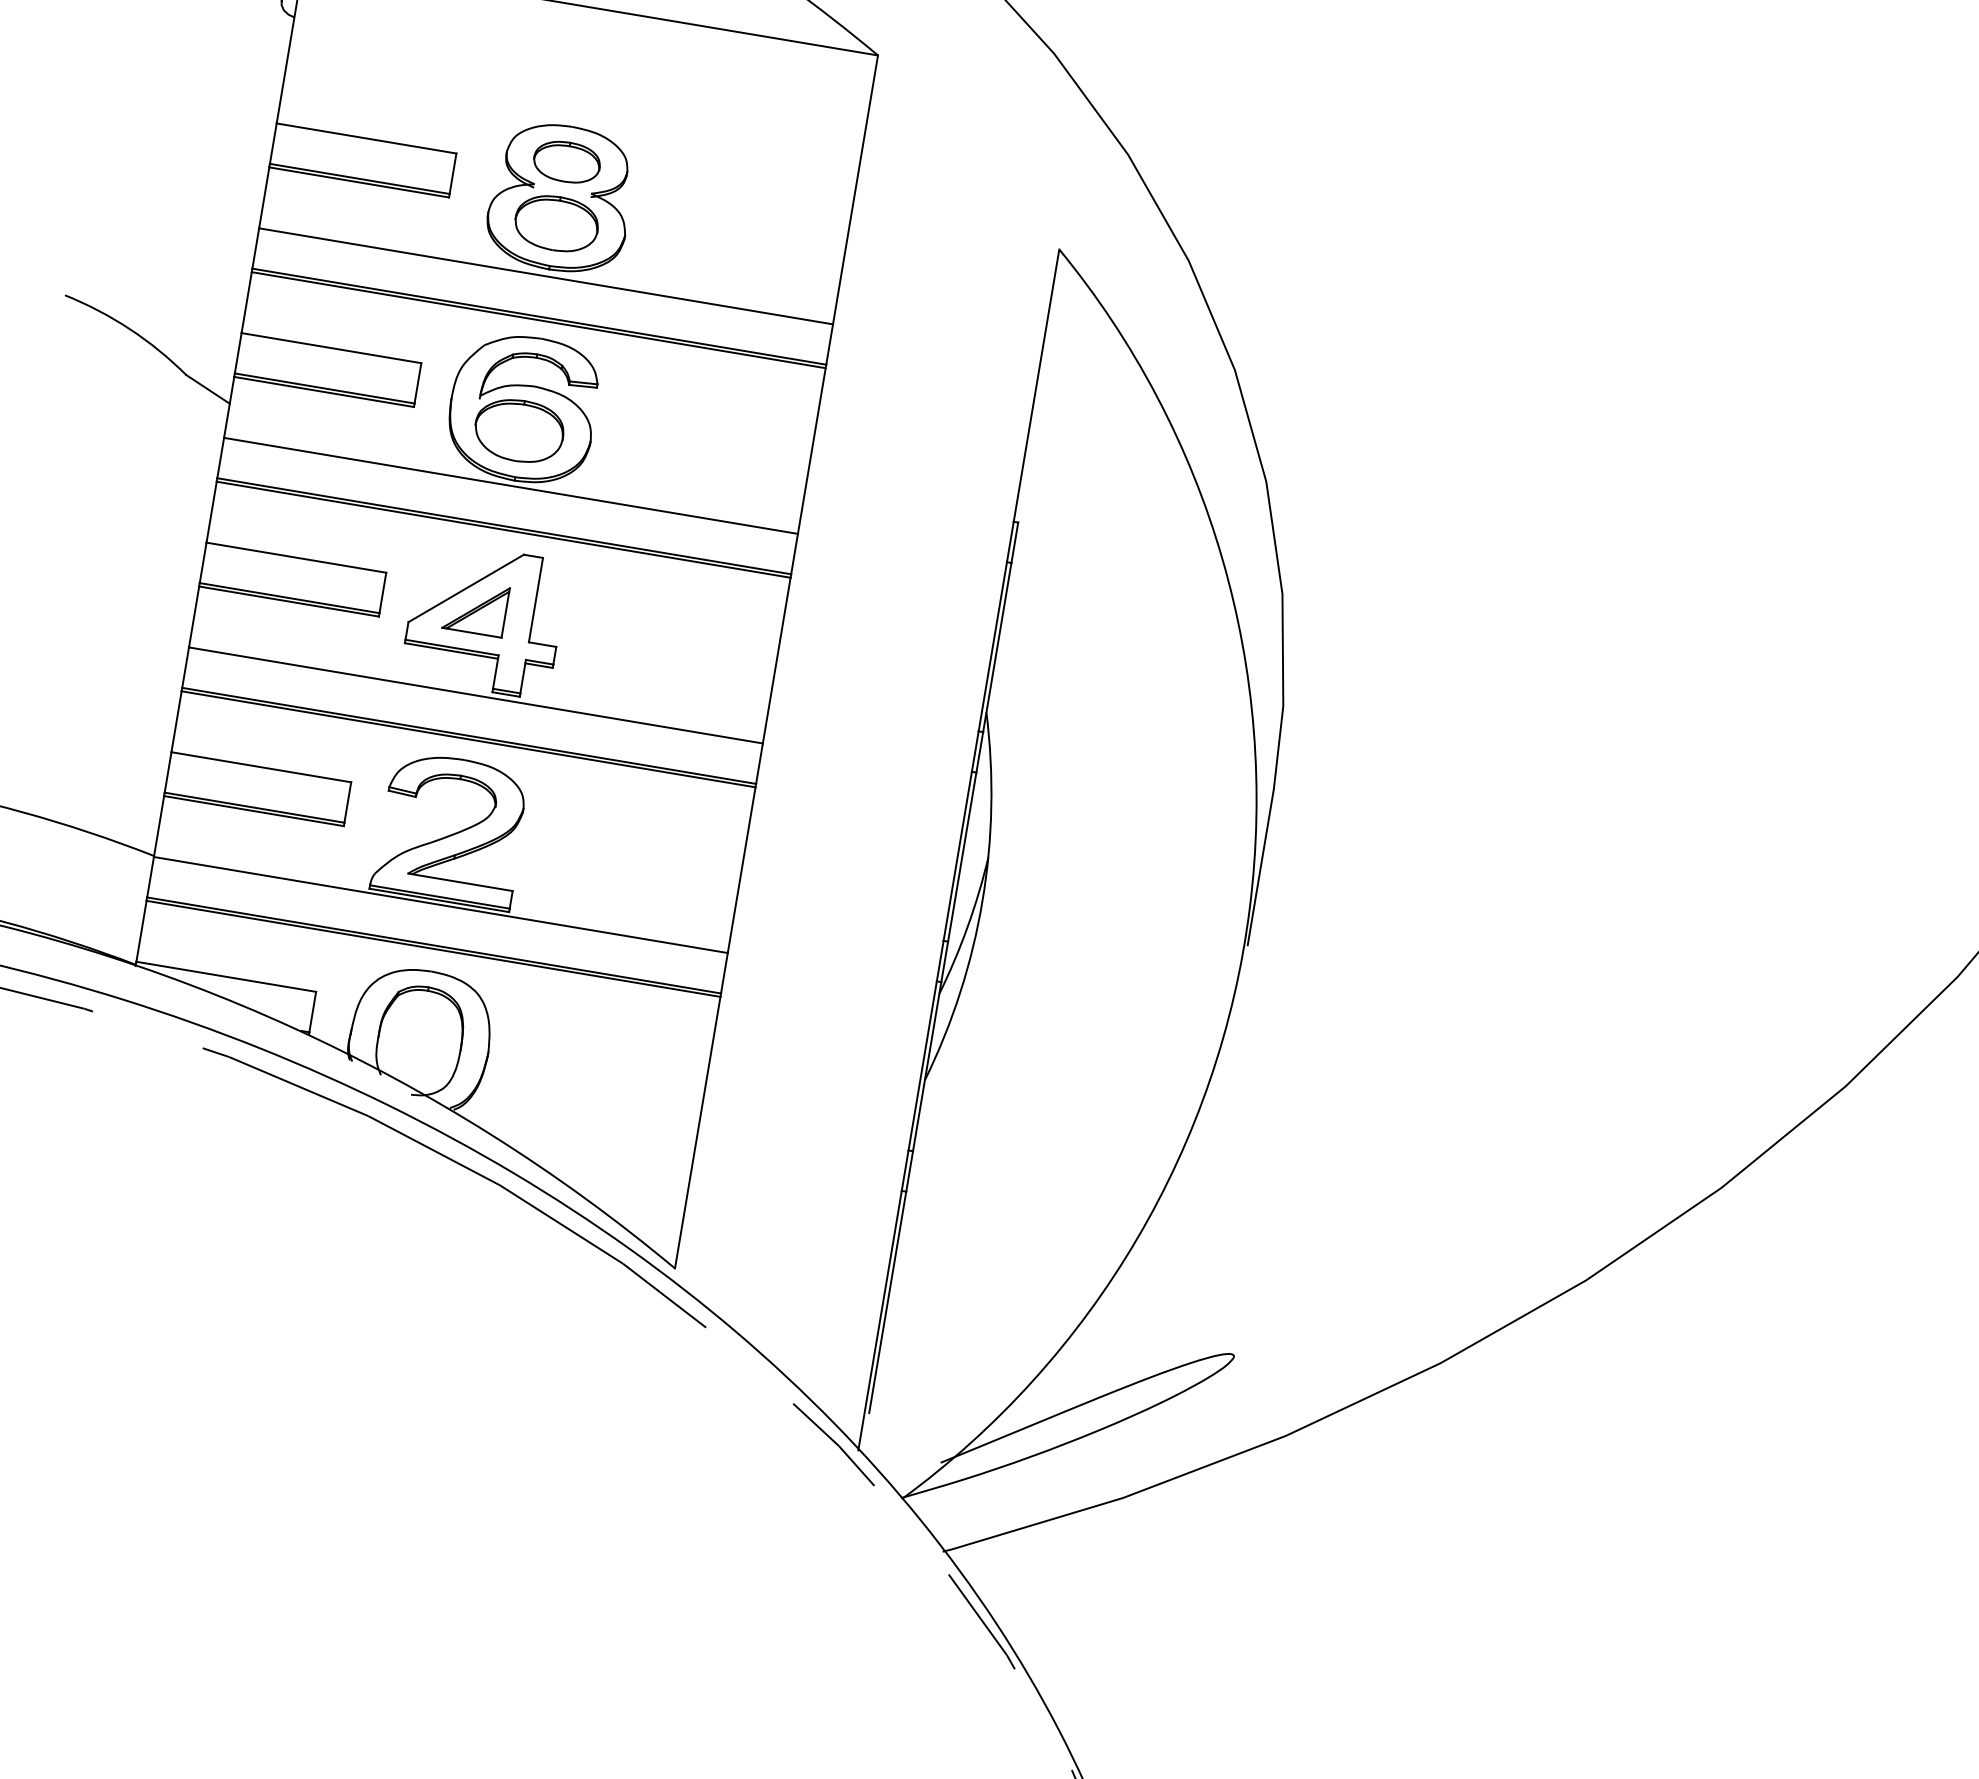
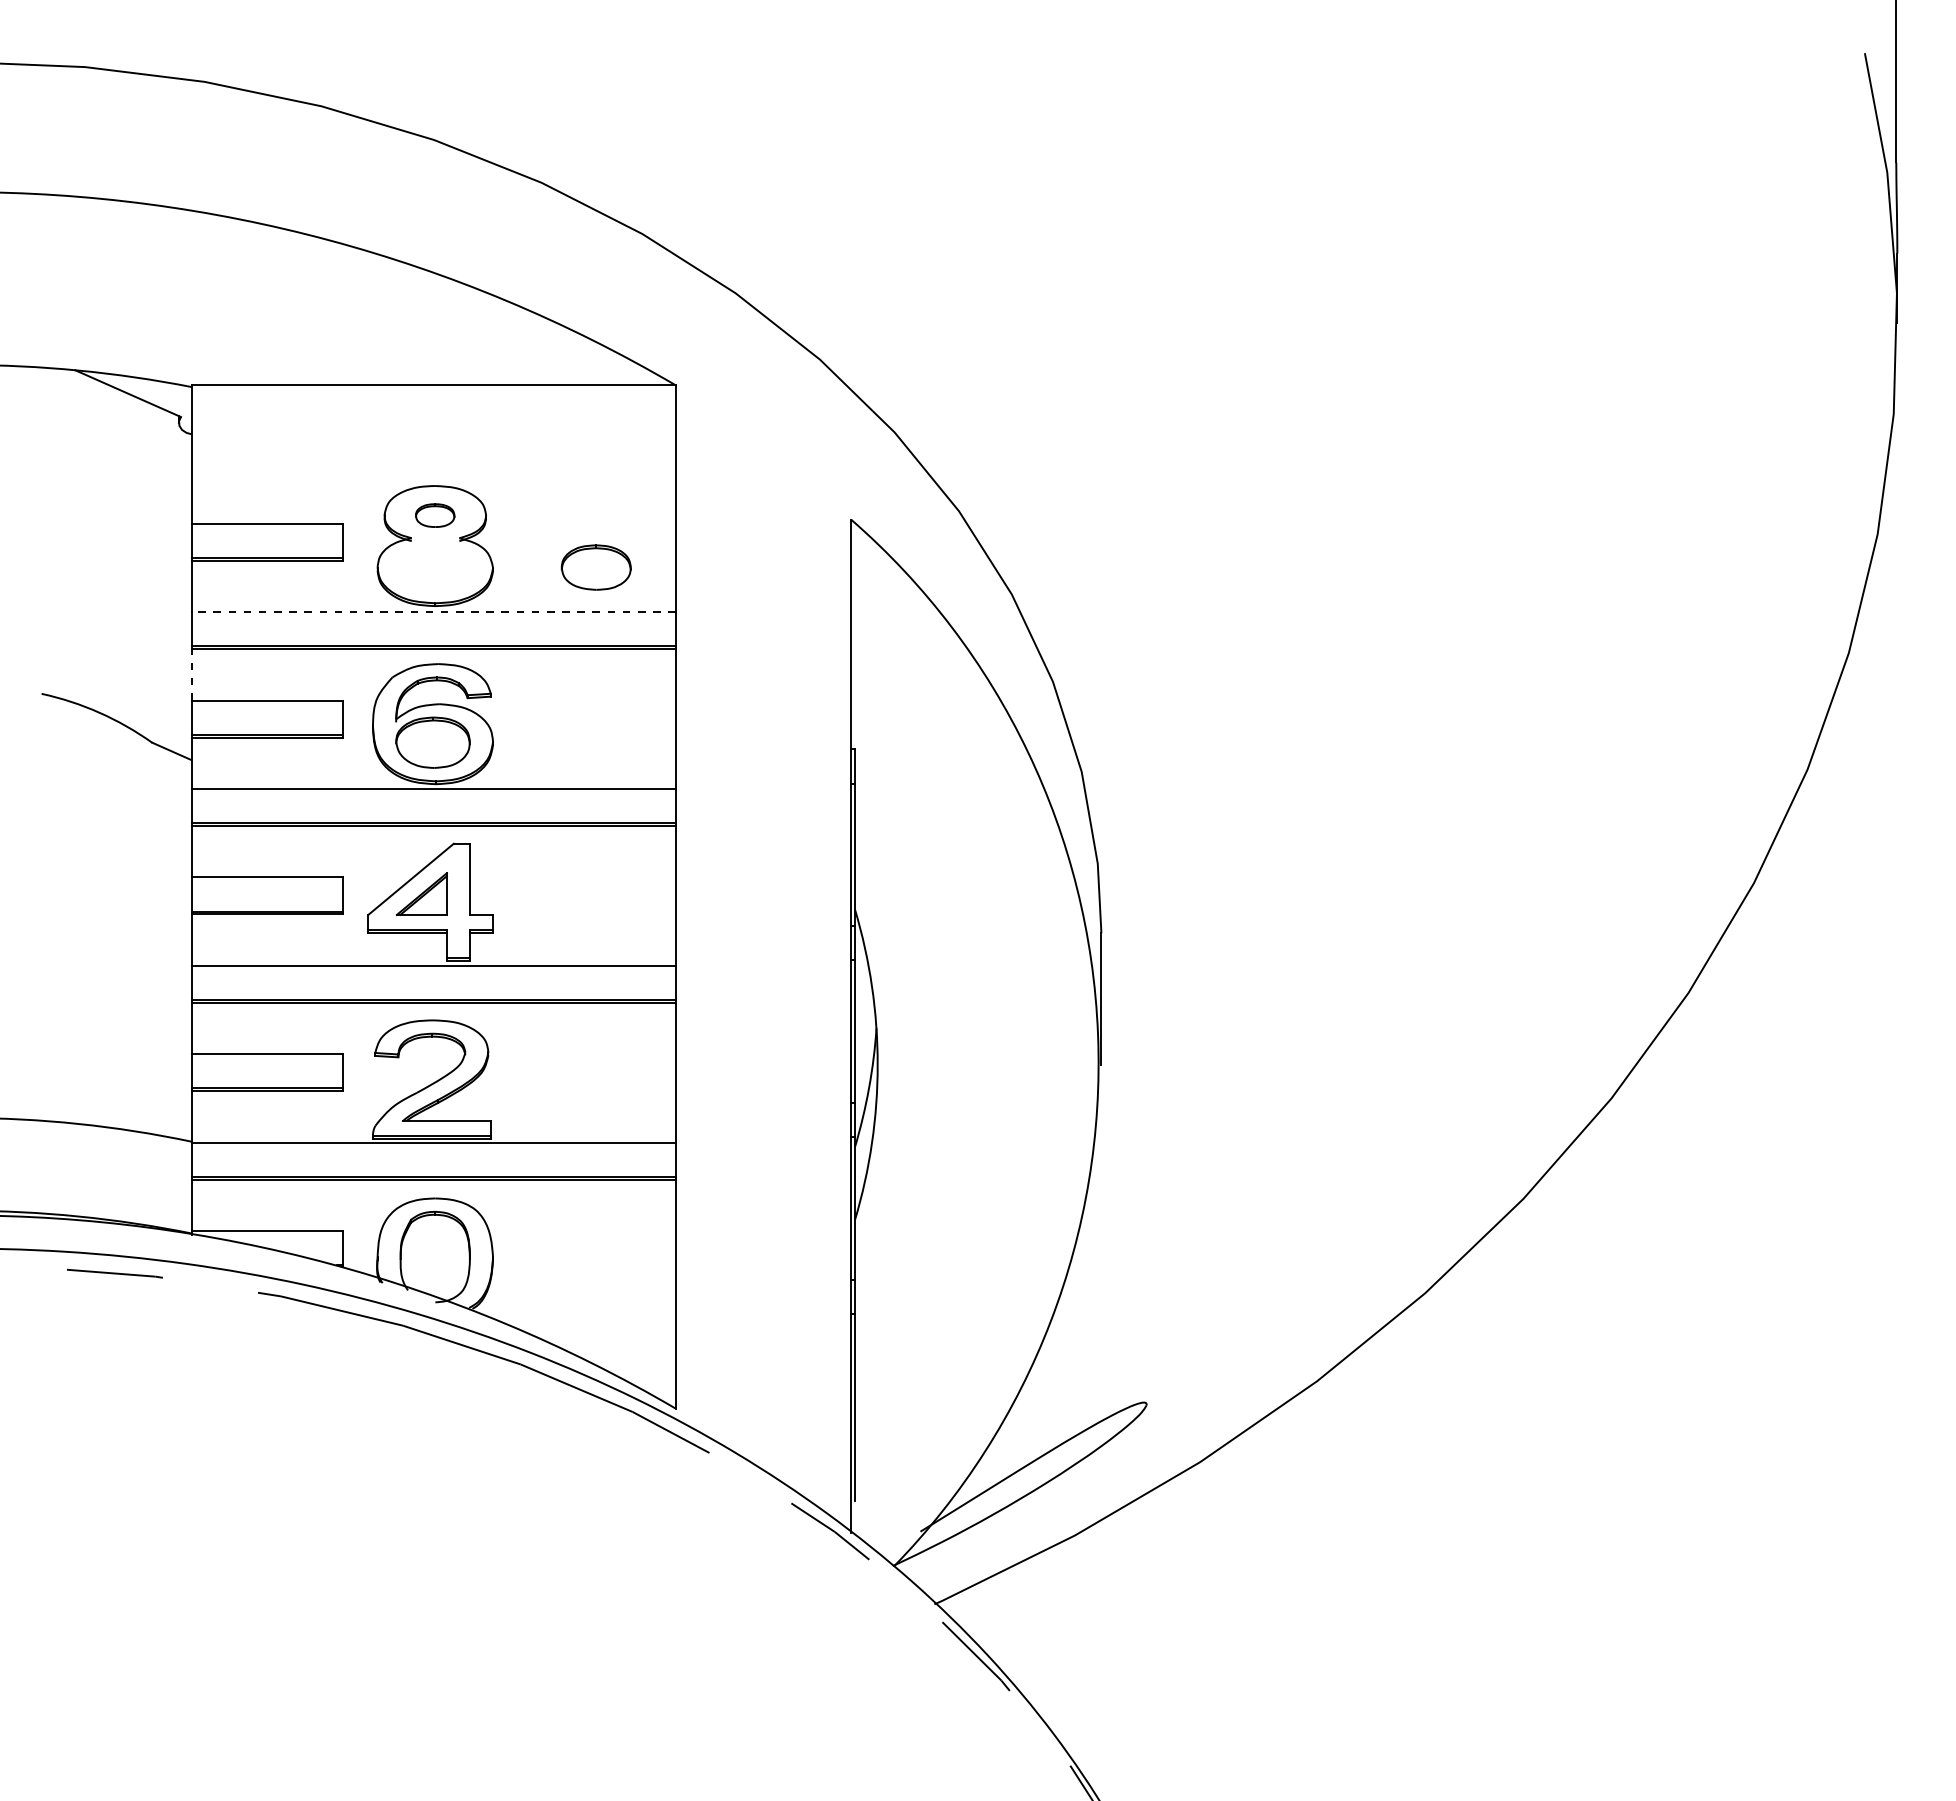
part: (566, 161) -> (434, 515), size x0.7
part: (555, 223) -> (595, 567), moved
line: (545, 276) -> (433, 612), solid -> dashed
line: (246, 302) -> (191, 674), solid -> dashed

